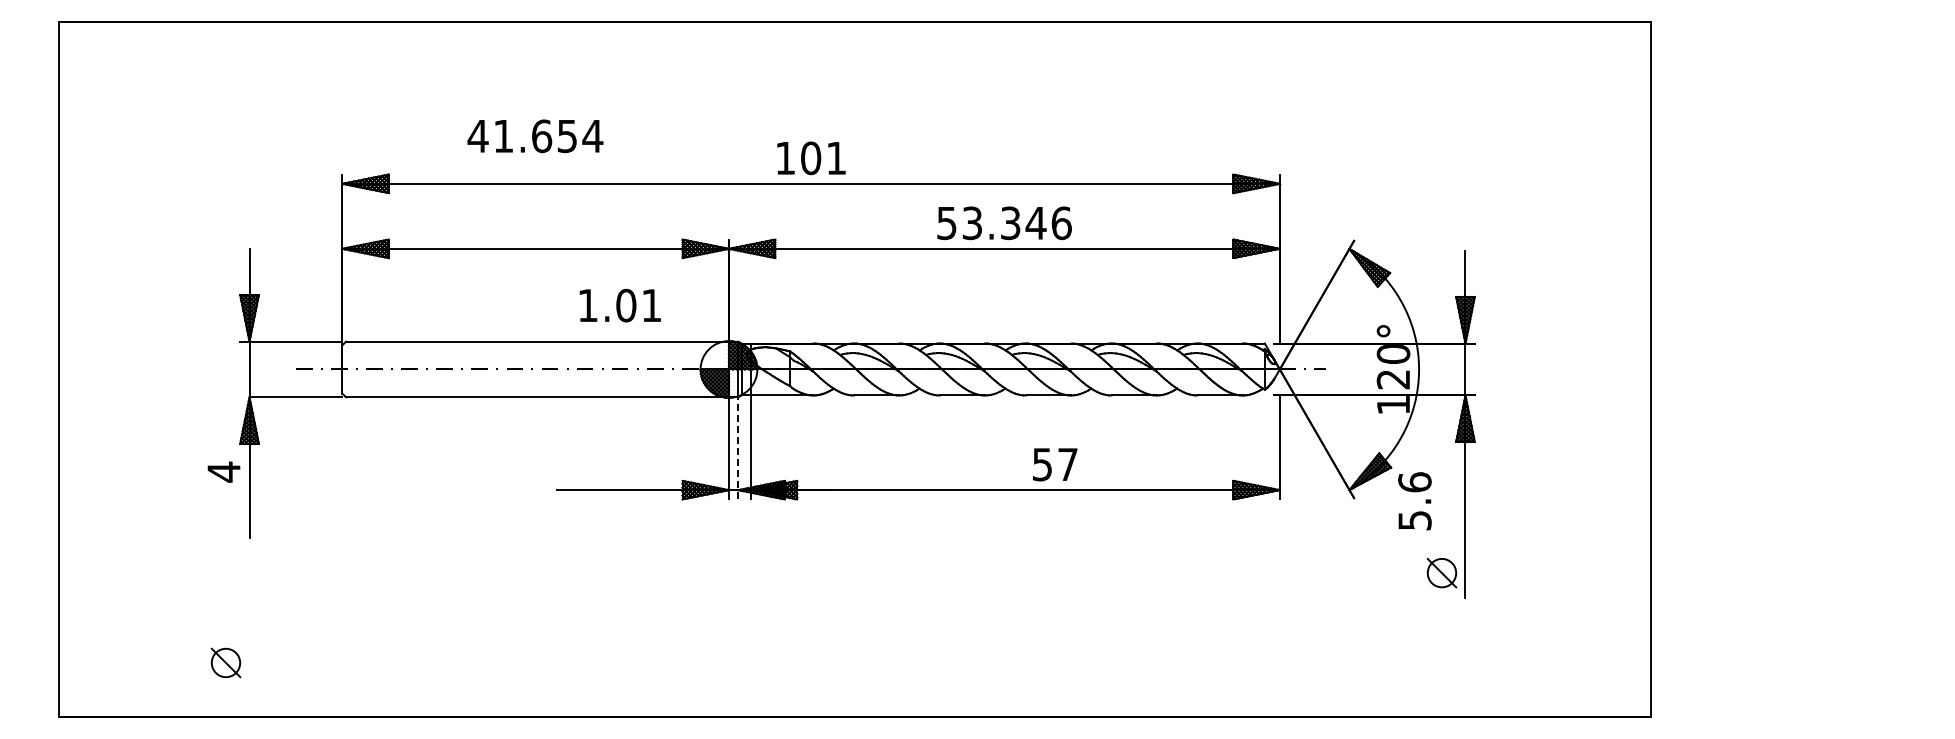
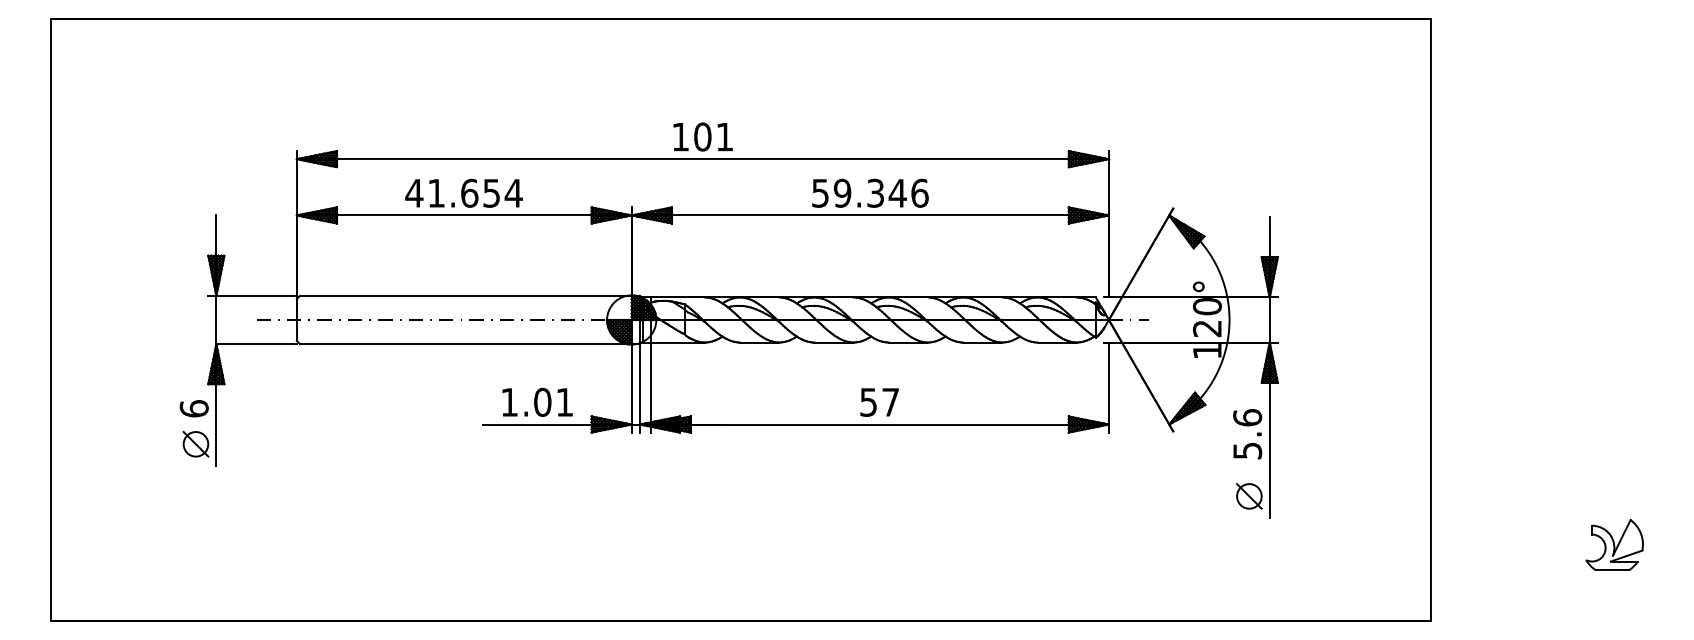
text: (535, 136) -> (464, 193), moved
text: (972, 222) -> (842, 192), 53.346 -> 59.346
text: (619, 305) -> (536, 402), moved
line: (738, 447) -> (639, 387), dashed -> solid
text: (1055, 464) -> (879, 402), moved
text: (223, 471) -> (193, 408), 4 -> 6
text: (1414, 501) -> (1247, 434), moved
part: (1863, 628) -> (1614, 544), added
part: (225, 662) -> (195, 443), moved

